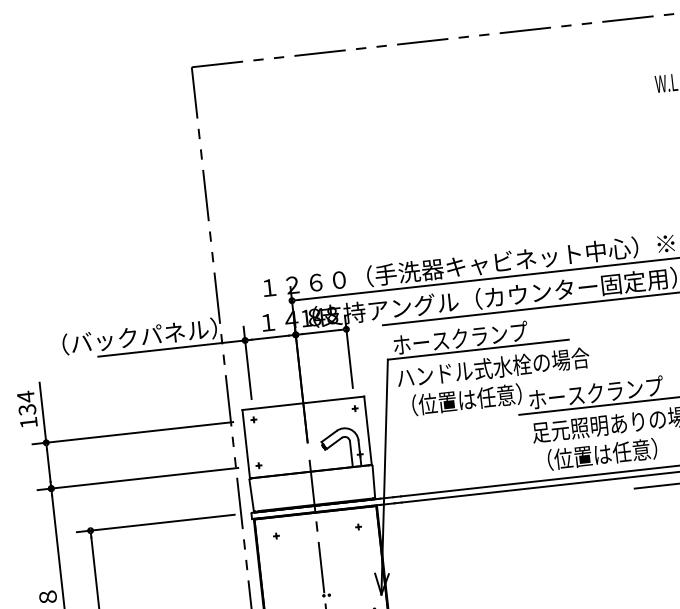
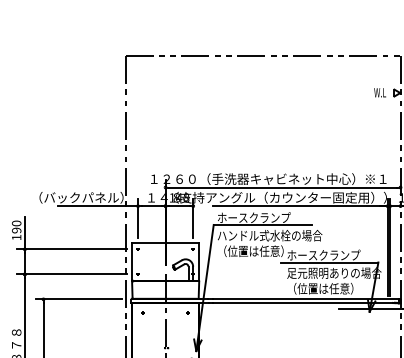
text: (26, 402) -> (16, 226), 134 -> 190

